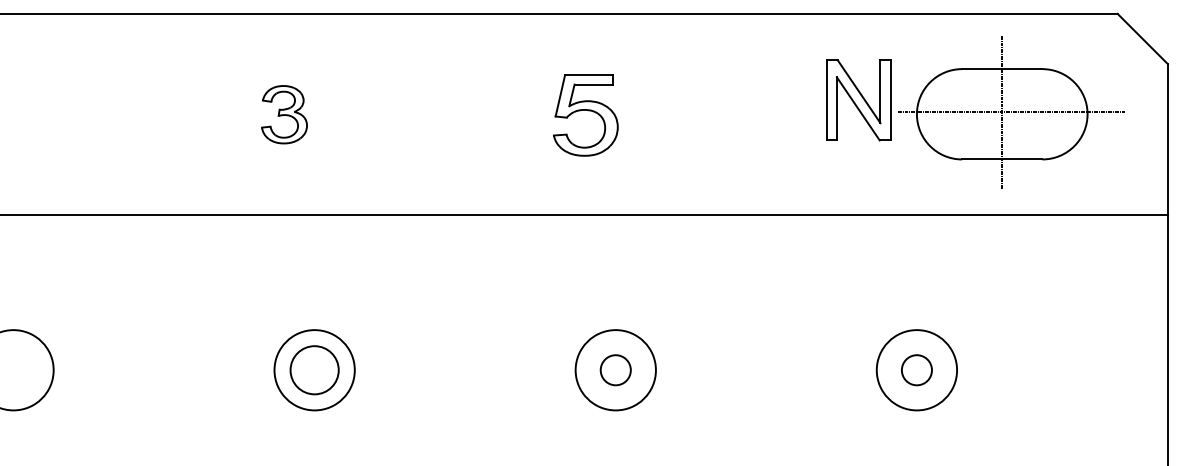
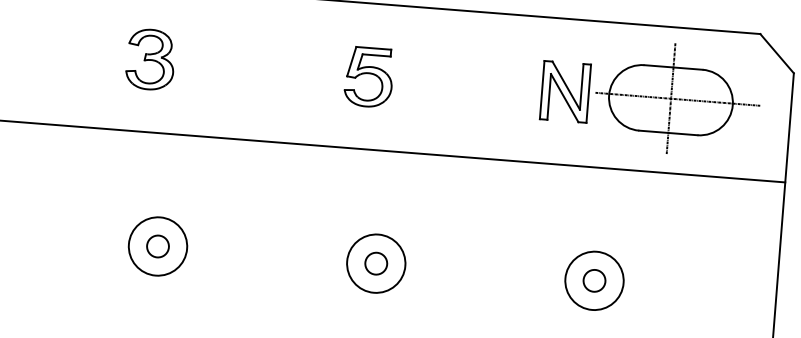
part: (858, 100) -> (565, 92), moved
part: (284, 114) -> (150, 59), size x1.43
circle: (314, 370) -> (157, 246), size x0.62

